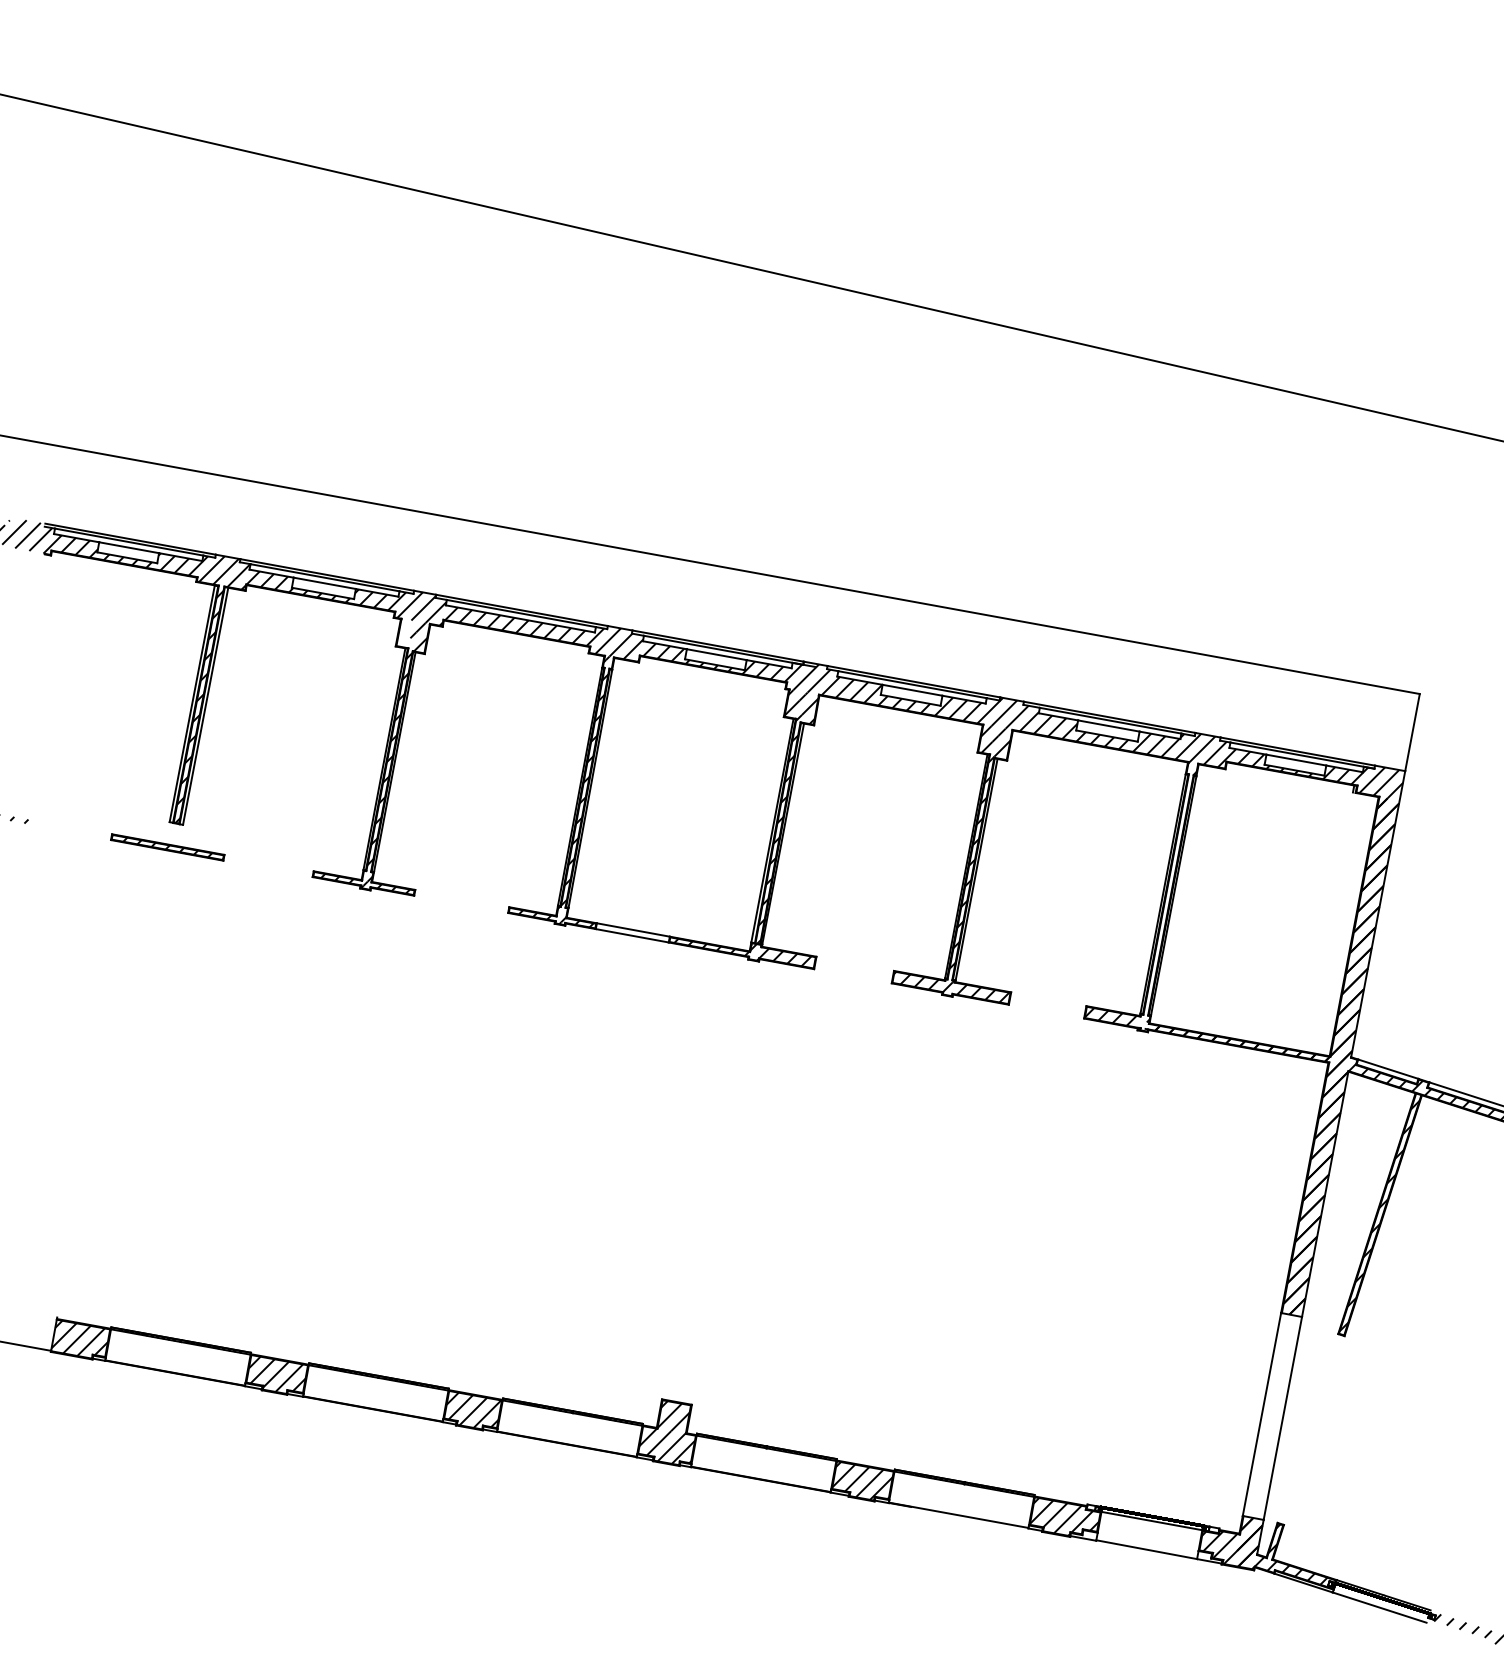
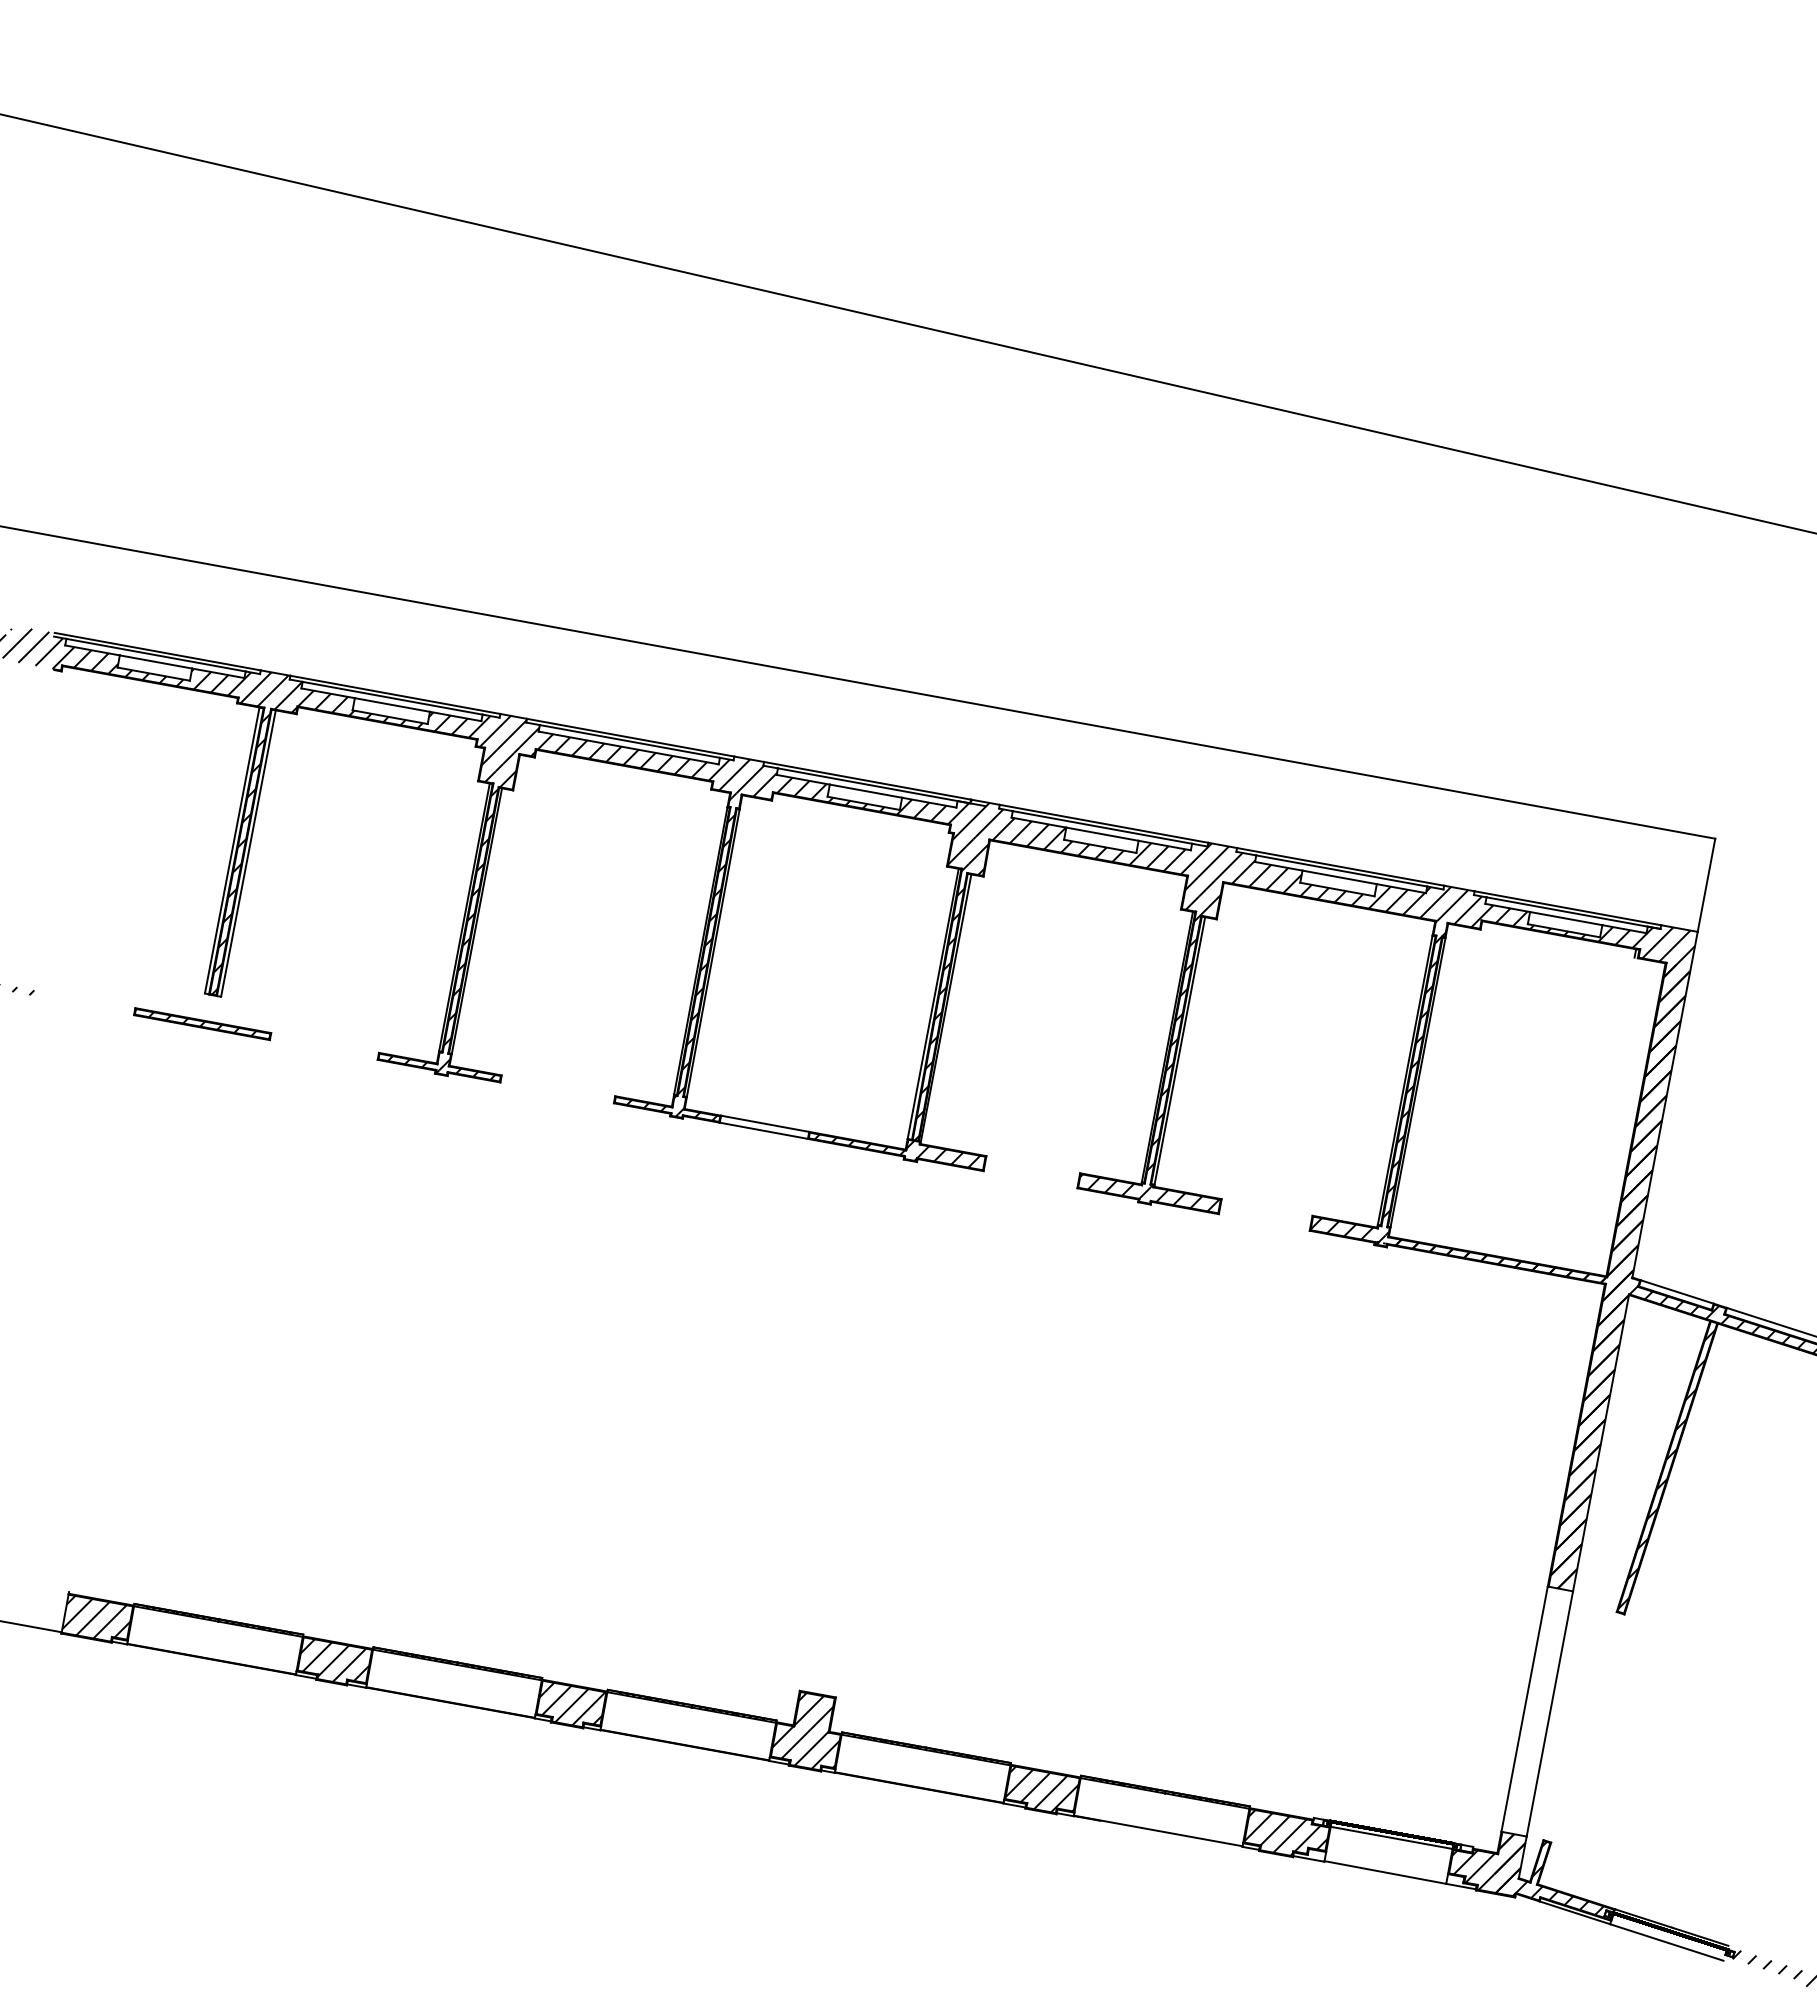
hatch: (405, 633) -> (489, 765), added
hatch: (1167, 901) -> (1410, 1089), added

